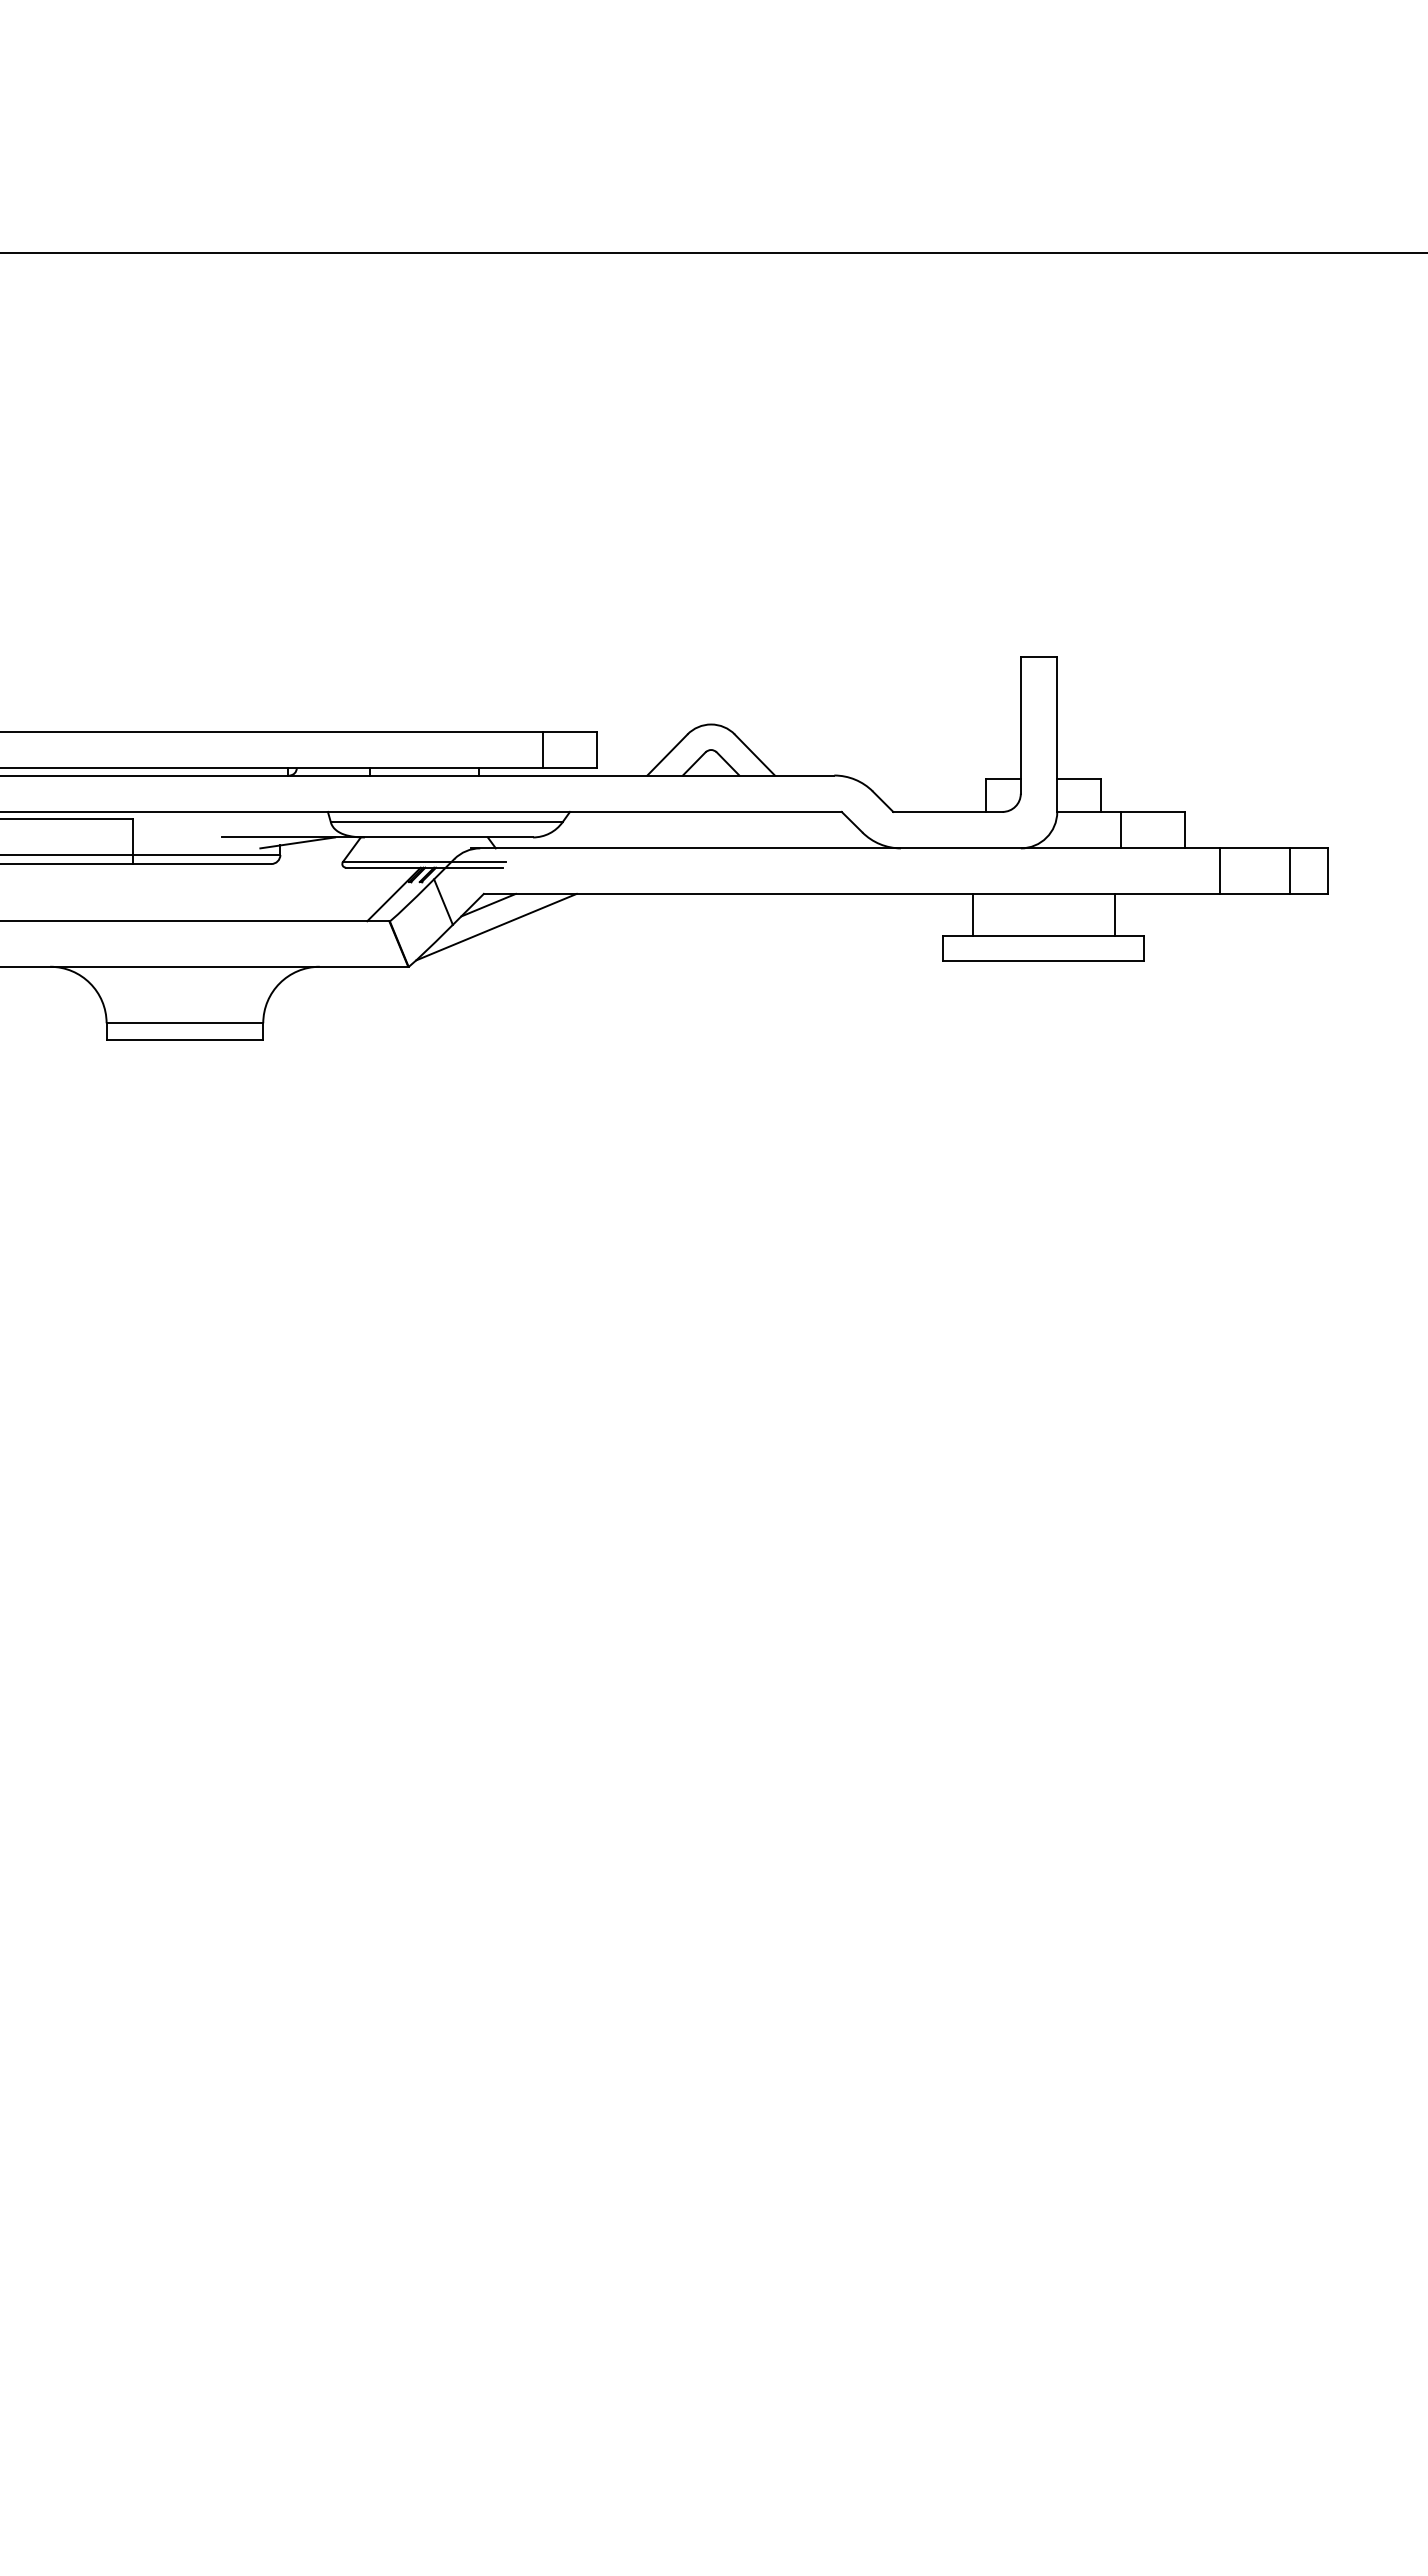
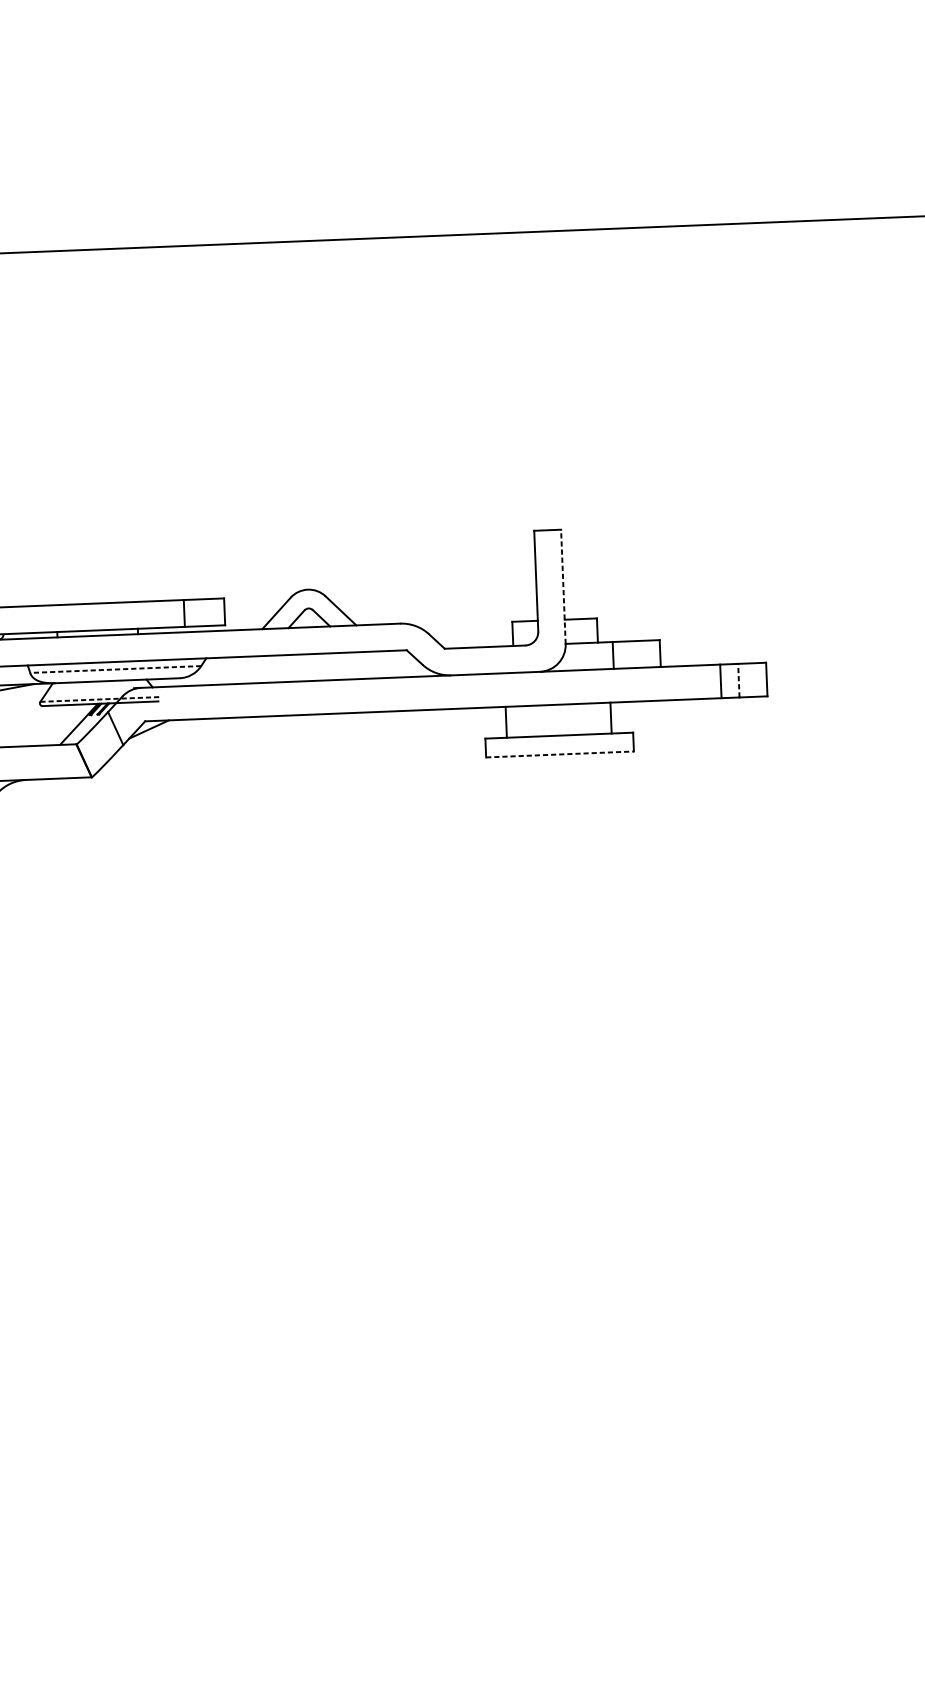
line: (1057, 734) -> (563, 586), solid -> dashed
line: (446, 822) -> (115, 669), solid -> dashed
line: (424, 861) -> (100, 699), solid -> dashed
line: (1220, 870) -> (721, 680), moved
line: (1289, 871) -> (738, 680), solid -> dashed
line: (496, 926) -> (155, 744), removed
line: (1044, 961) -> (560, 754), solid -> dashed

